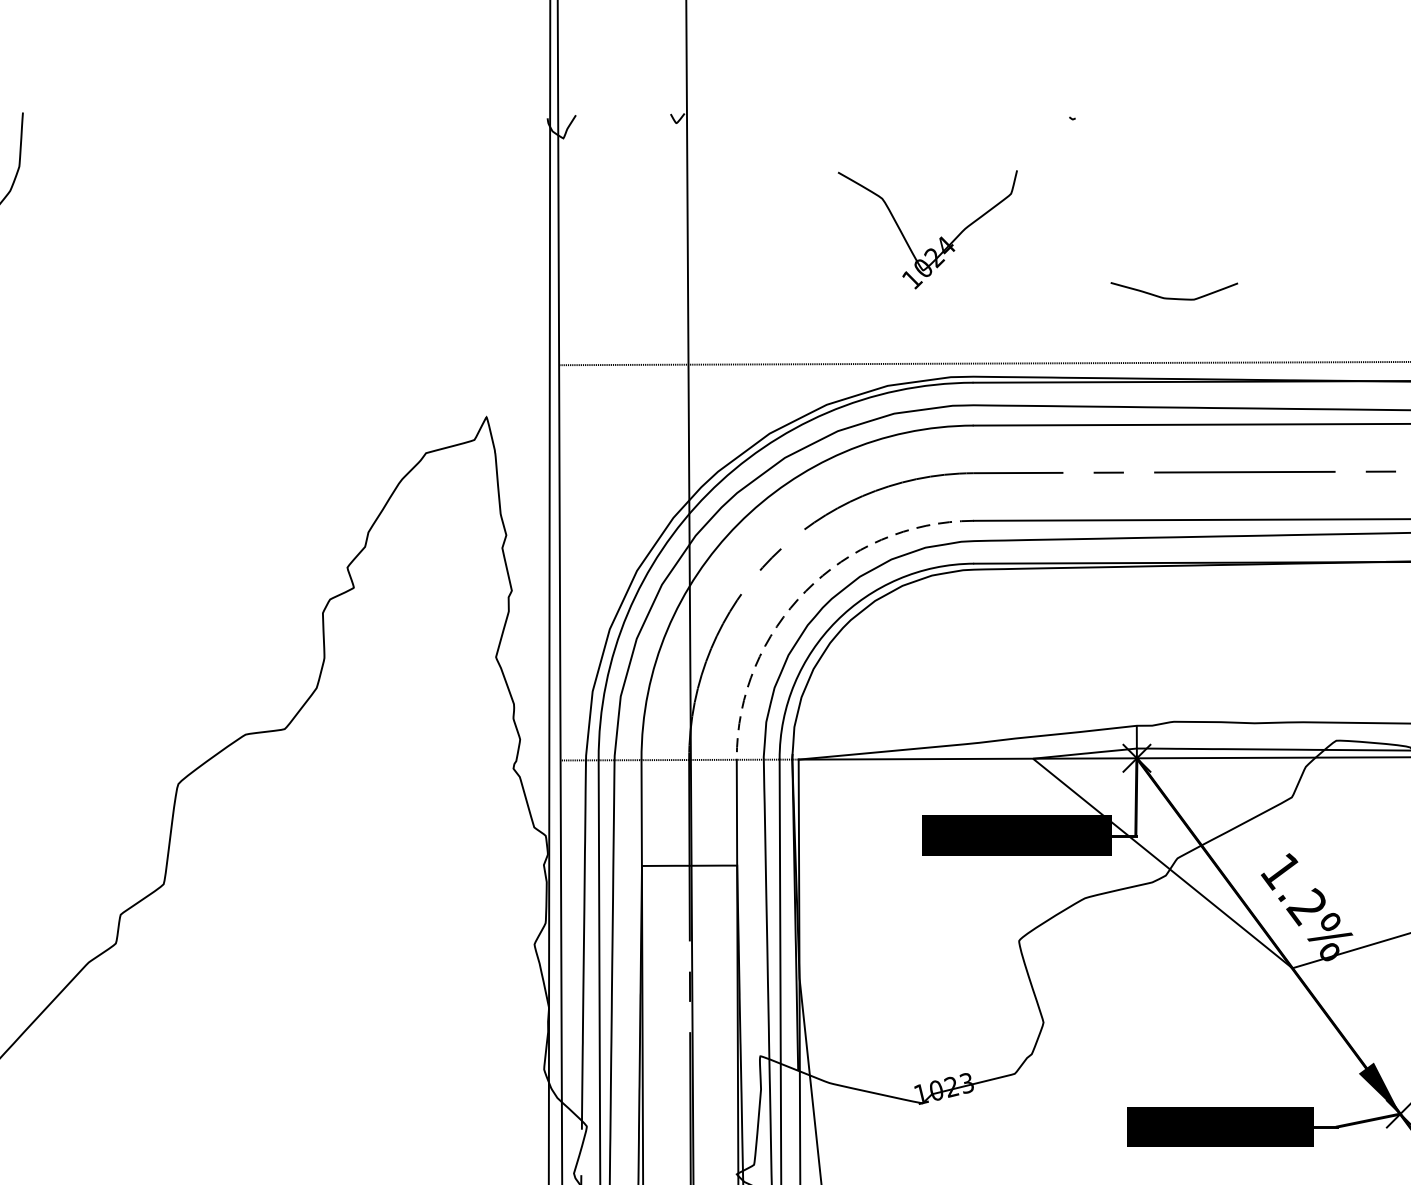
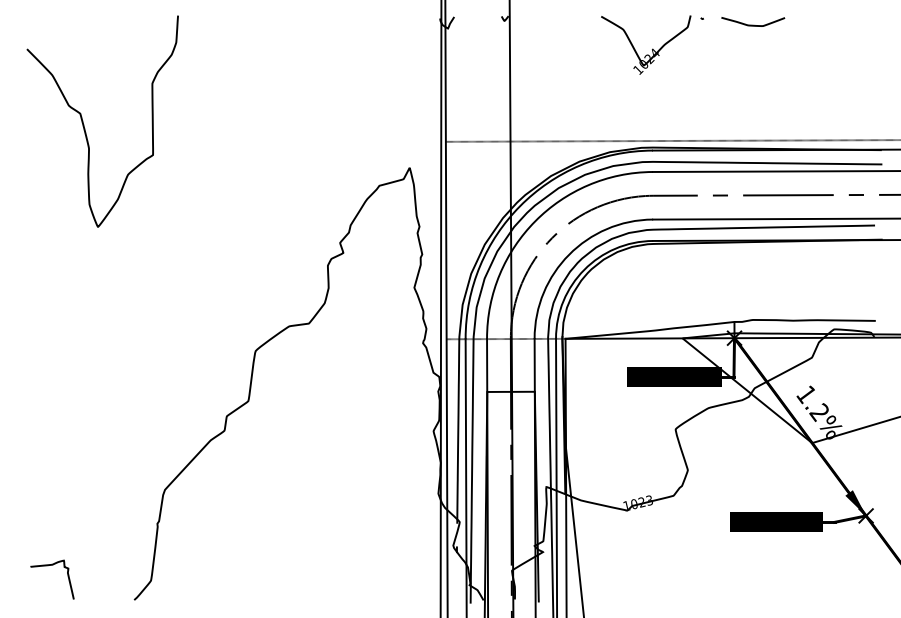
part: (940, 236) -> (652, 48), moved
curve: (1174, 296) -> (753, 24), moved
arc: (806, 590) -> (569, 254), dashed -> solid

